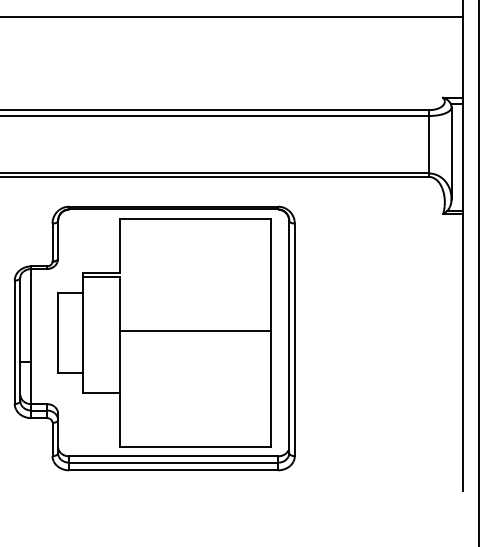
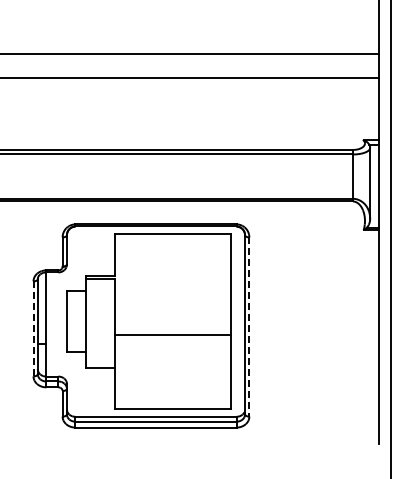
line: (195, 331) -> (172, 335), moved
line: (294, 340) -> (249, 327), solid -> dashed
line: (14, 341) -> (33, 328), solid -> dashed

